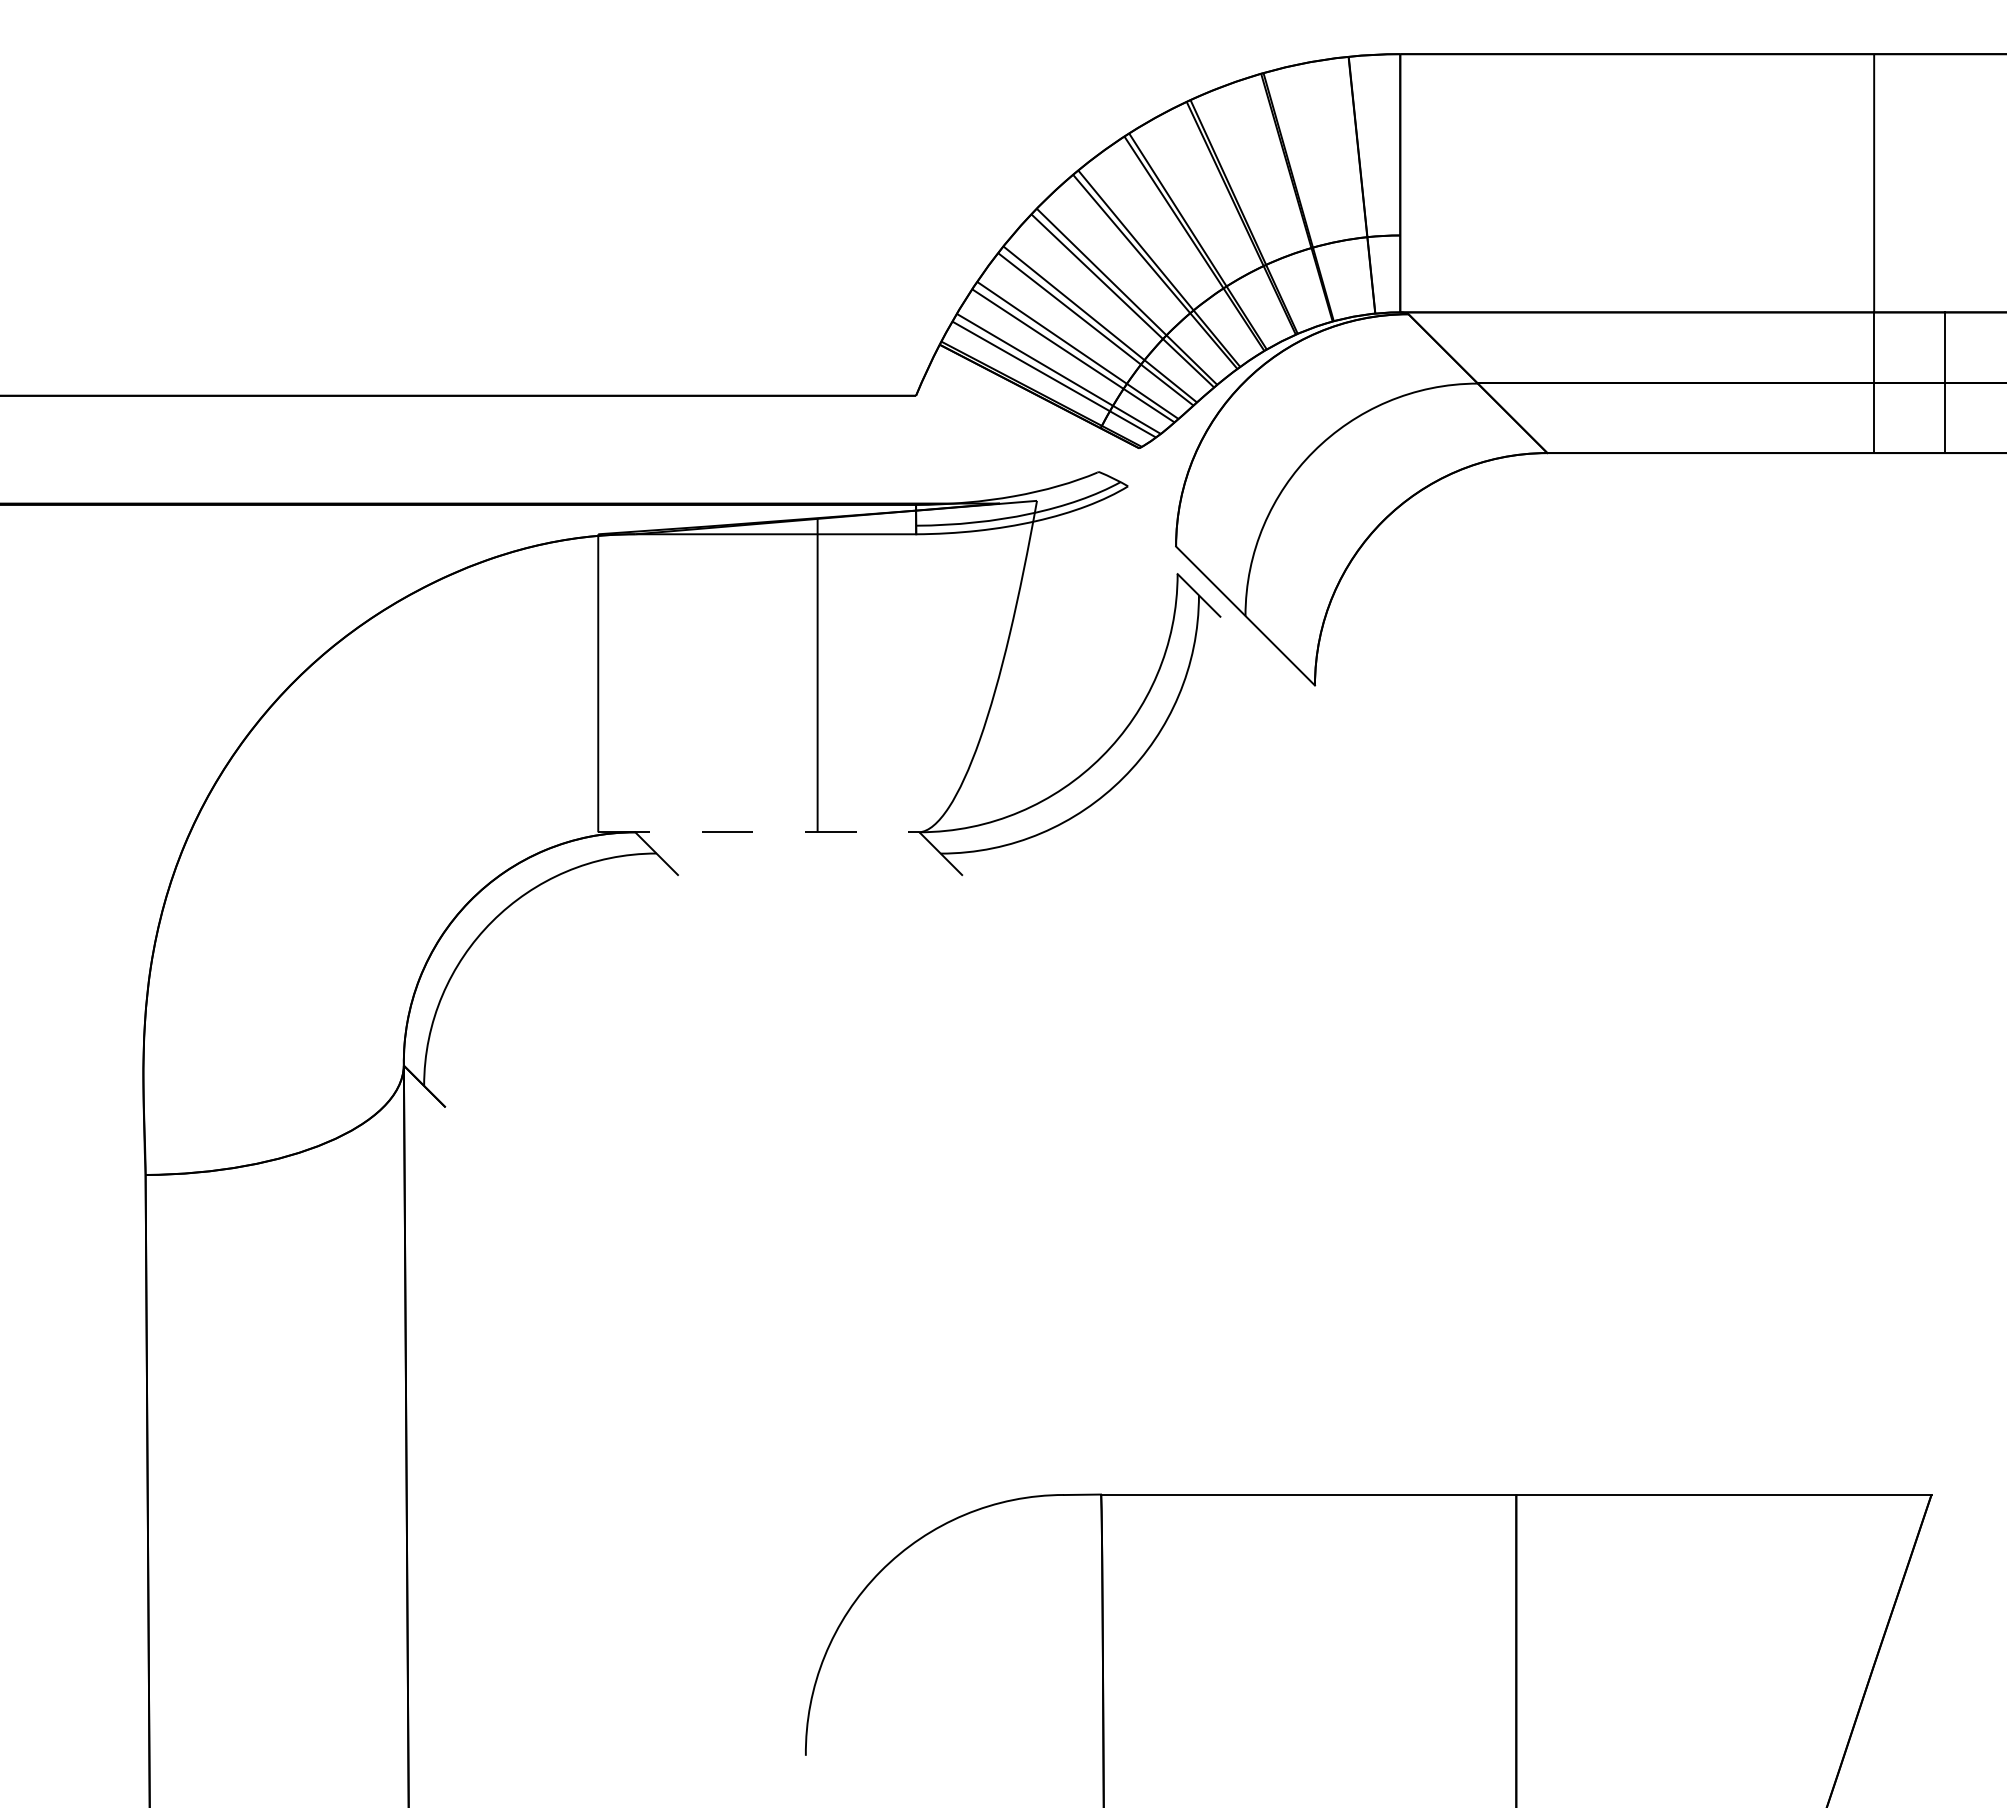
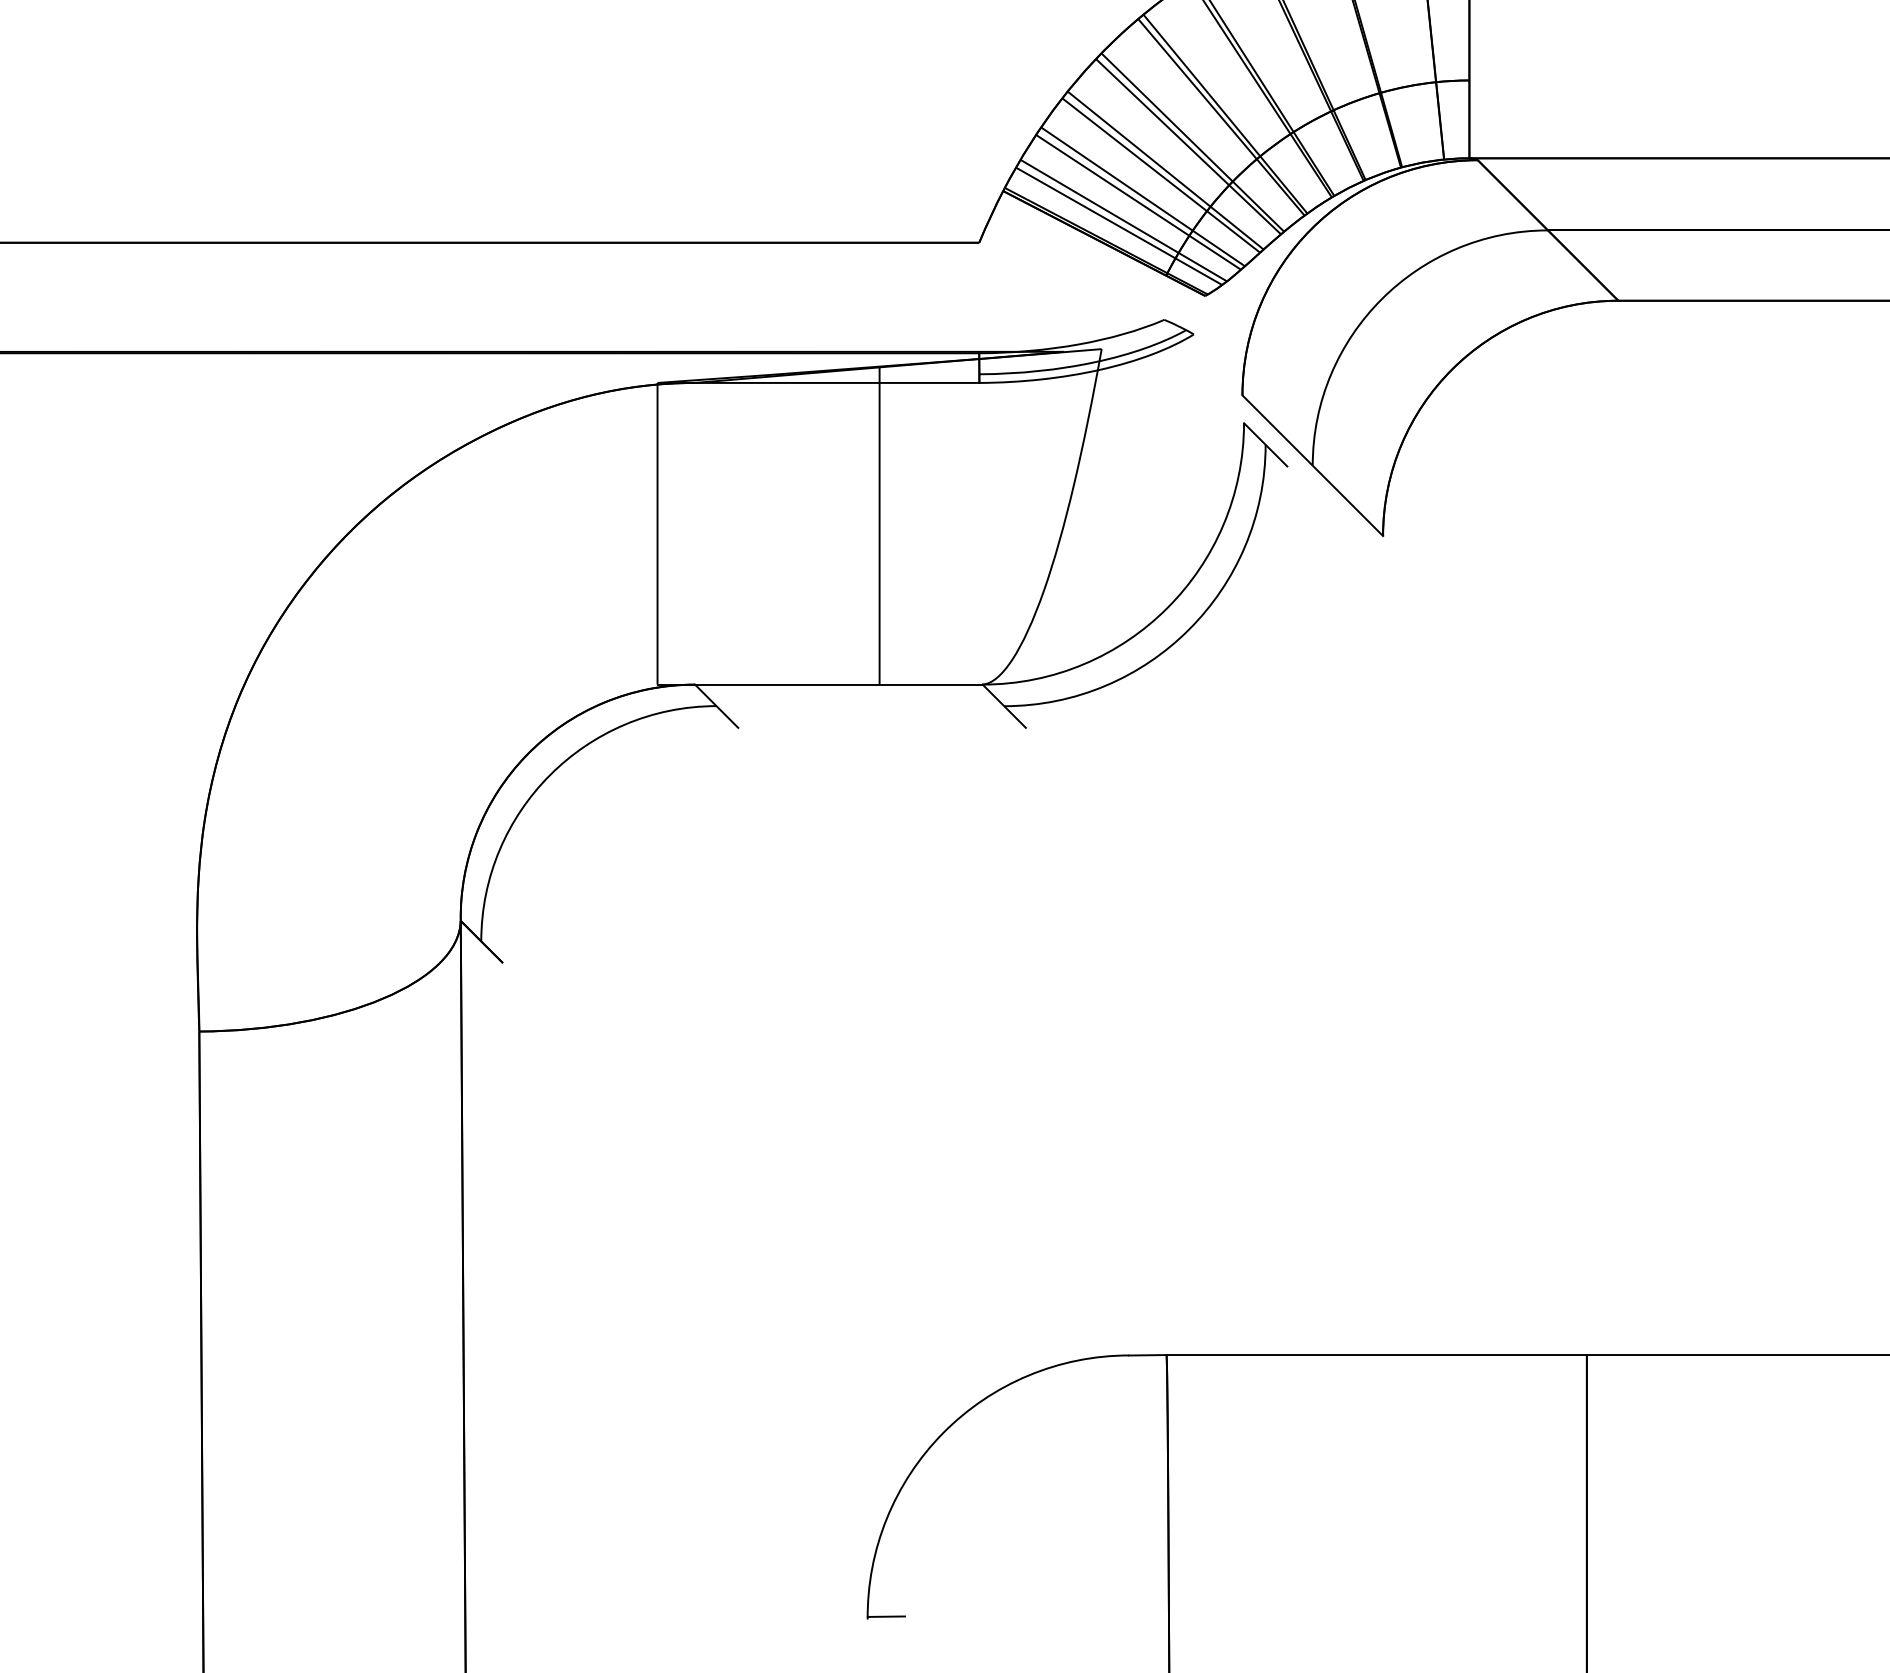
line: (758, 832) -> (819, 684), dashed -> solid
line: (823, 1752) -> (885, 1616), added

